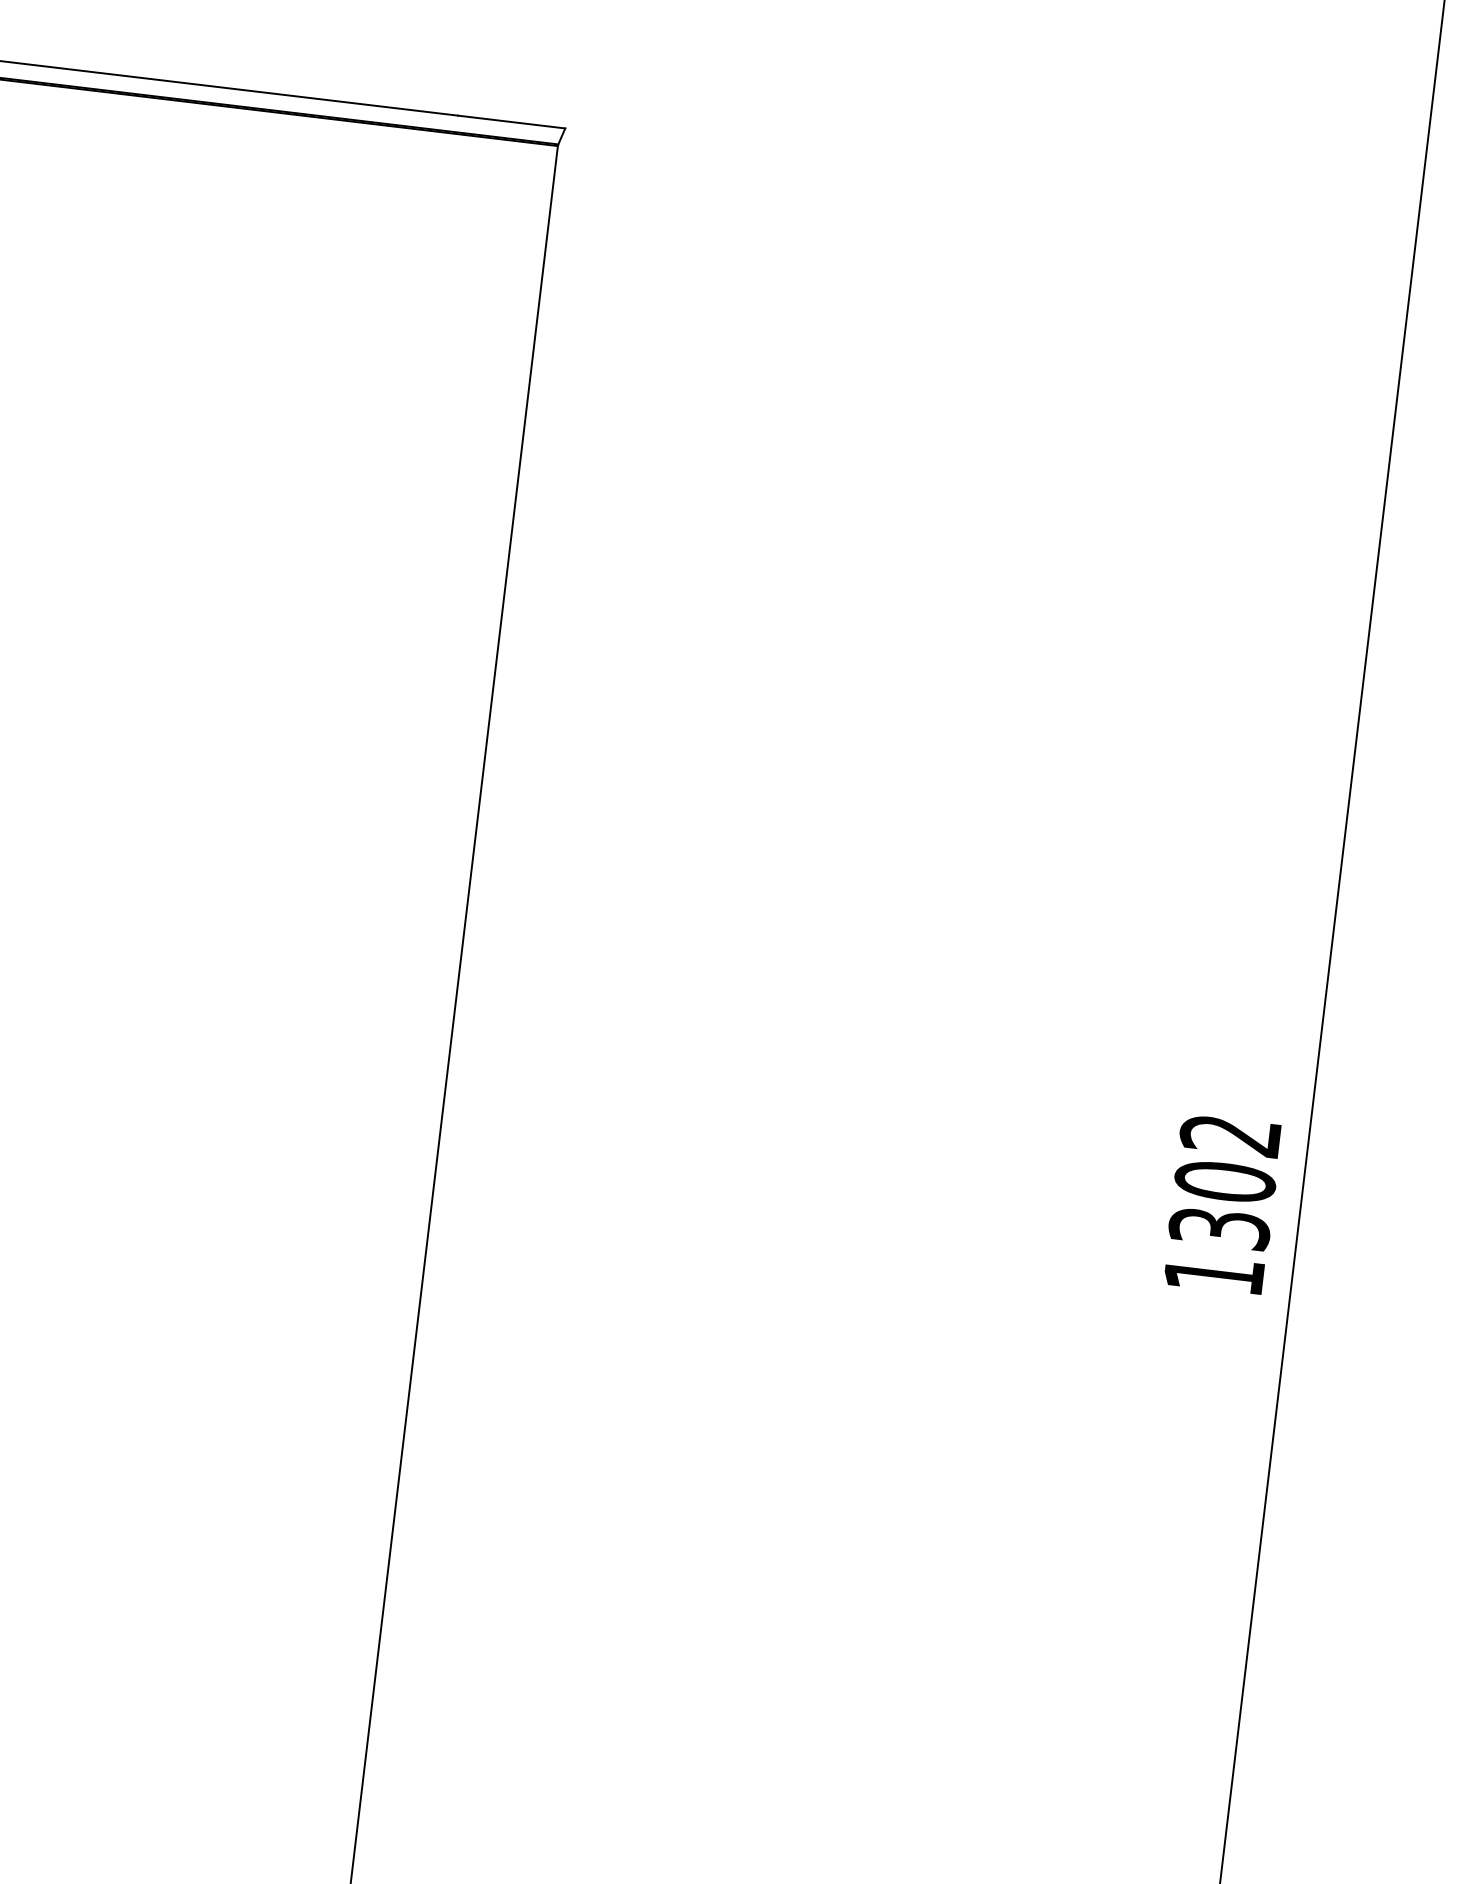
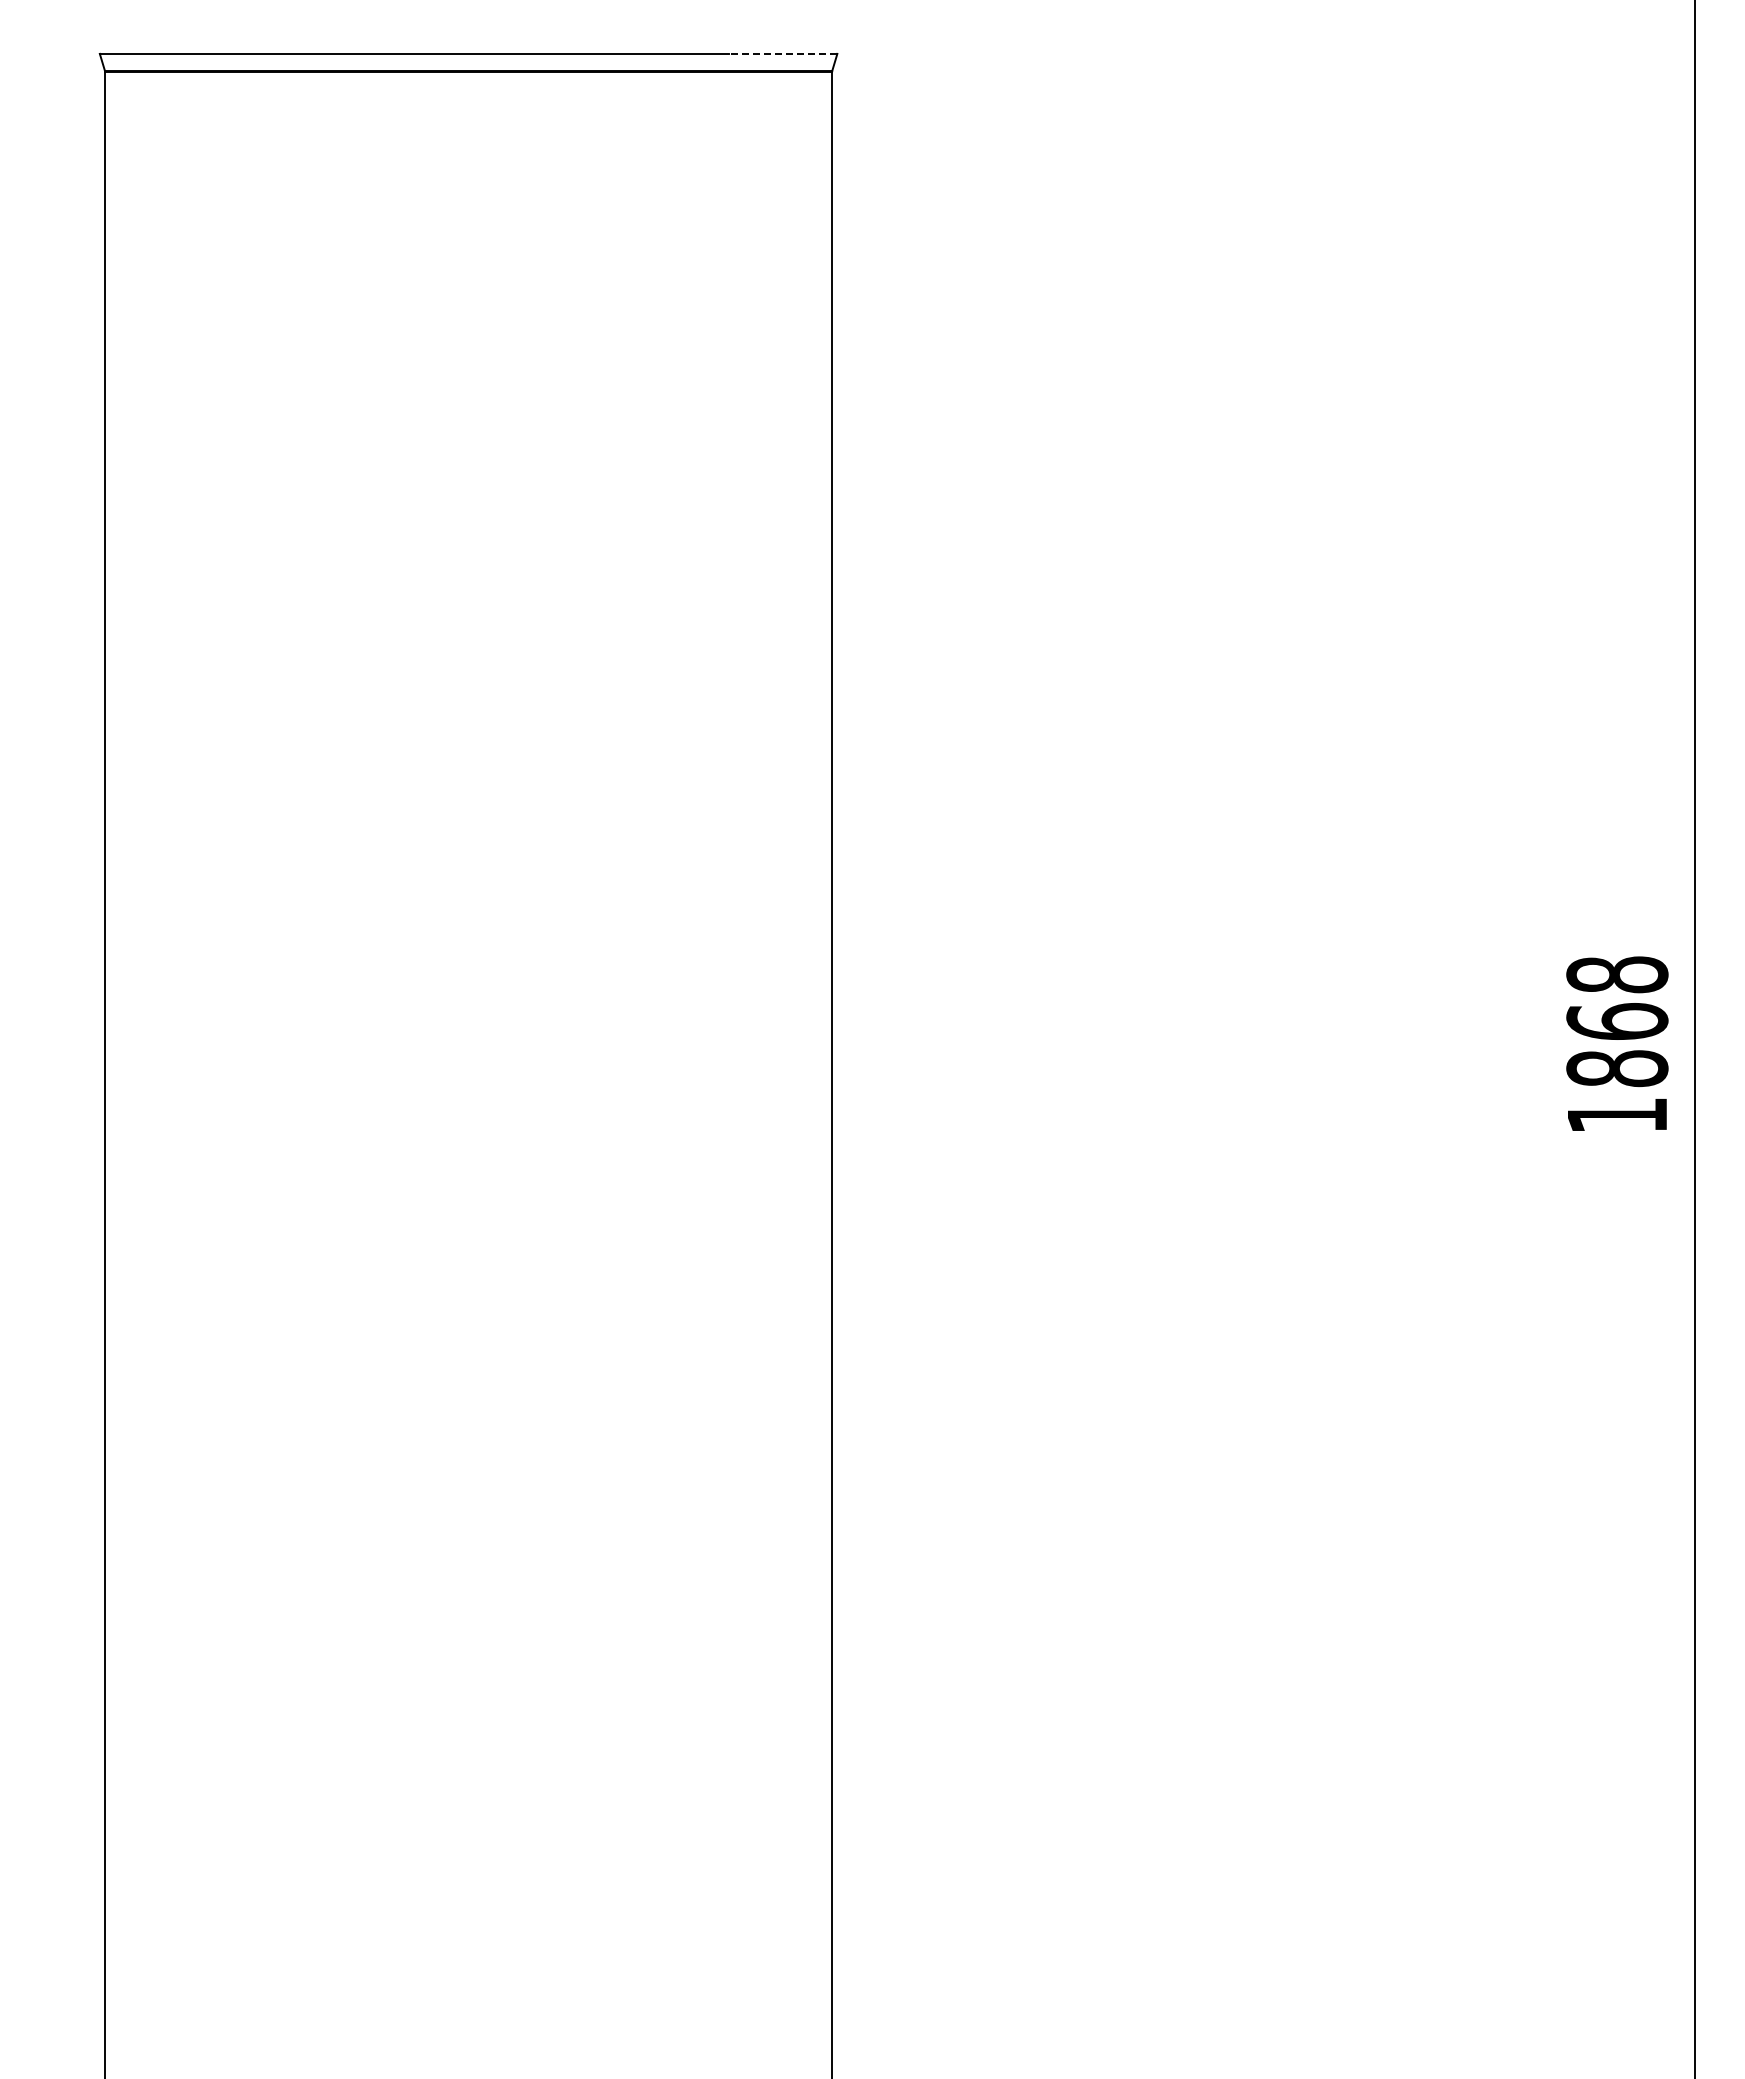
line: (510, 121) -> (782, 53), solid -> dashed
text: (1225, 1181) -> (1617, 1021), 1302 -> 1868

